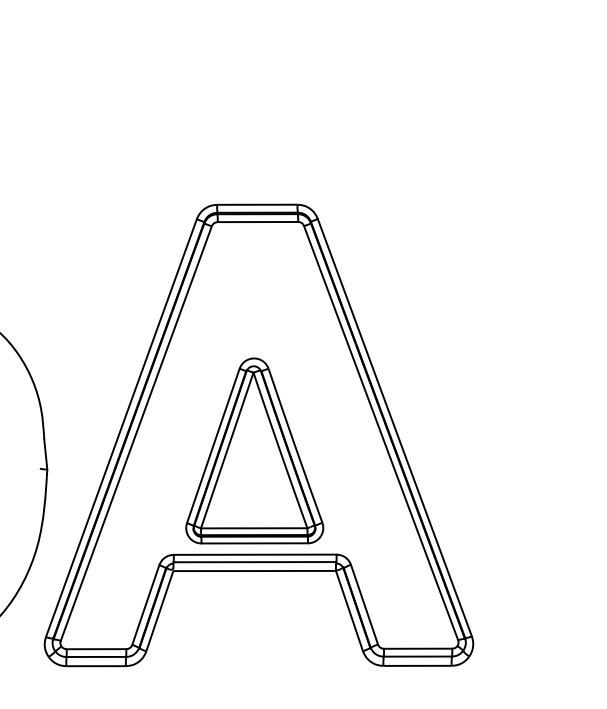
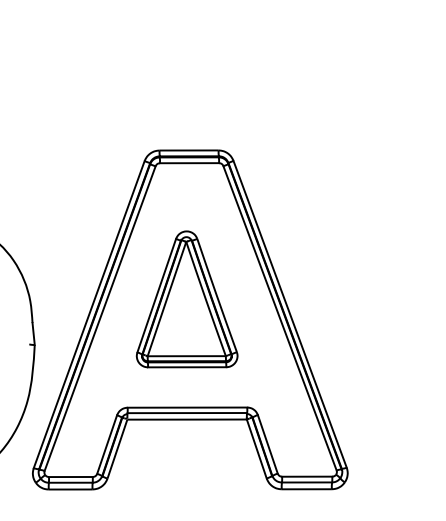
part: (253, 451) -> (186, 299), moved

